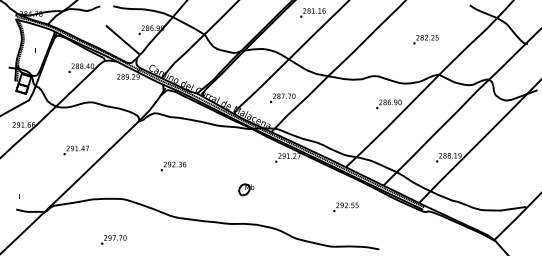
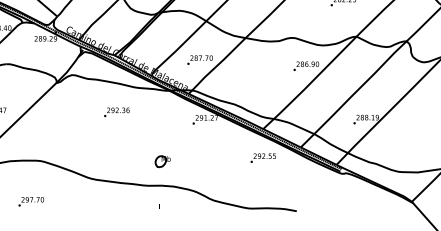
text: (173, 166) -> (116, 112), moved
part: (246, 189) -> (162, 161), moved
text: (345, 207) -> (262, 158), moved

